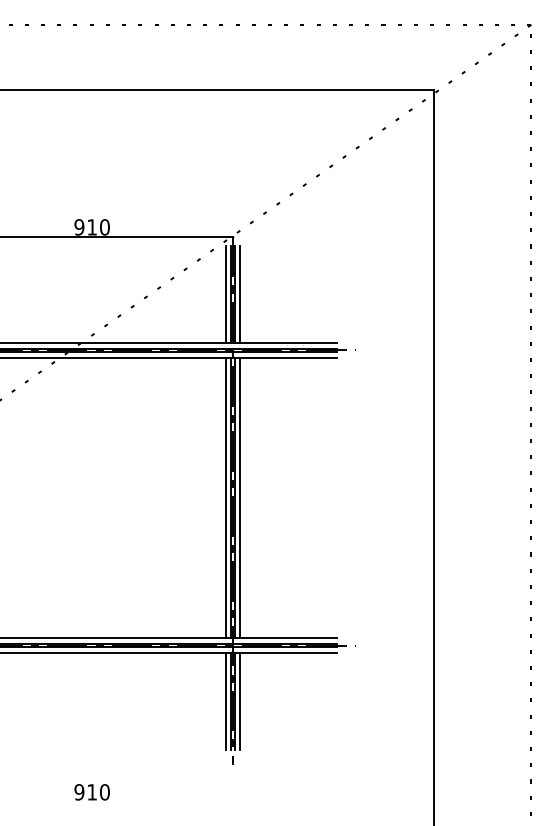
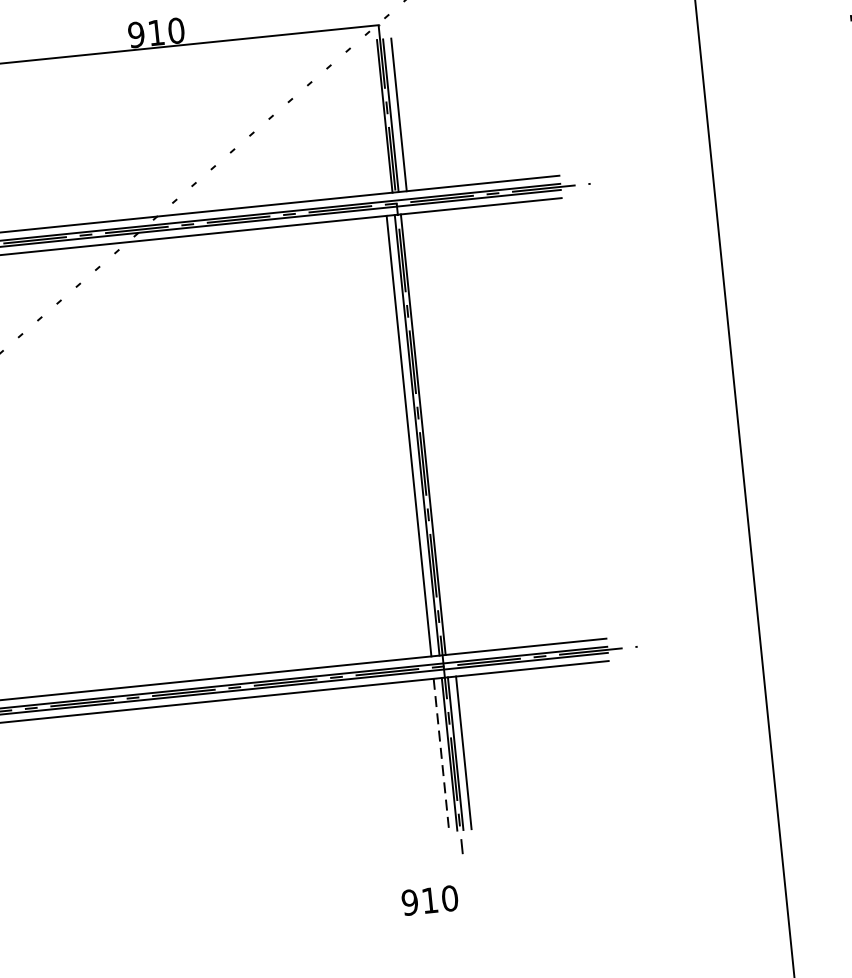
line: (225, 294) -> (376, 116), removed
line: (239, 497) -> (430, 433), removed
line: (225, 701) -> (441, 755), solid -> dashed
text: (91, 792) -> (428, 900), moved

